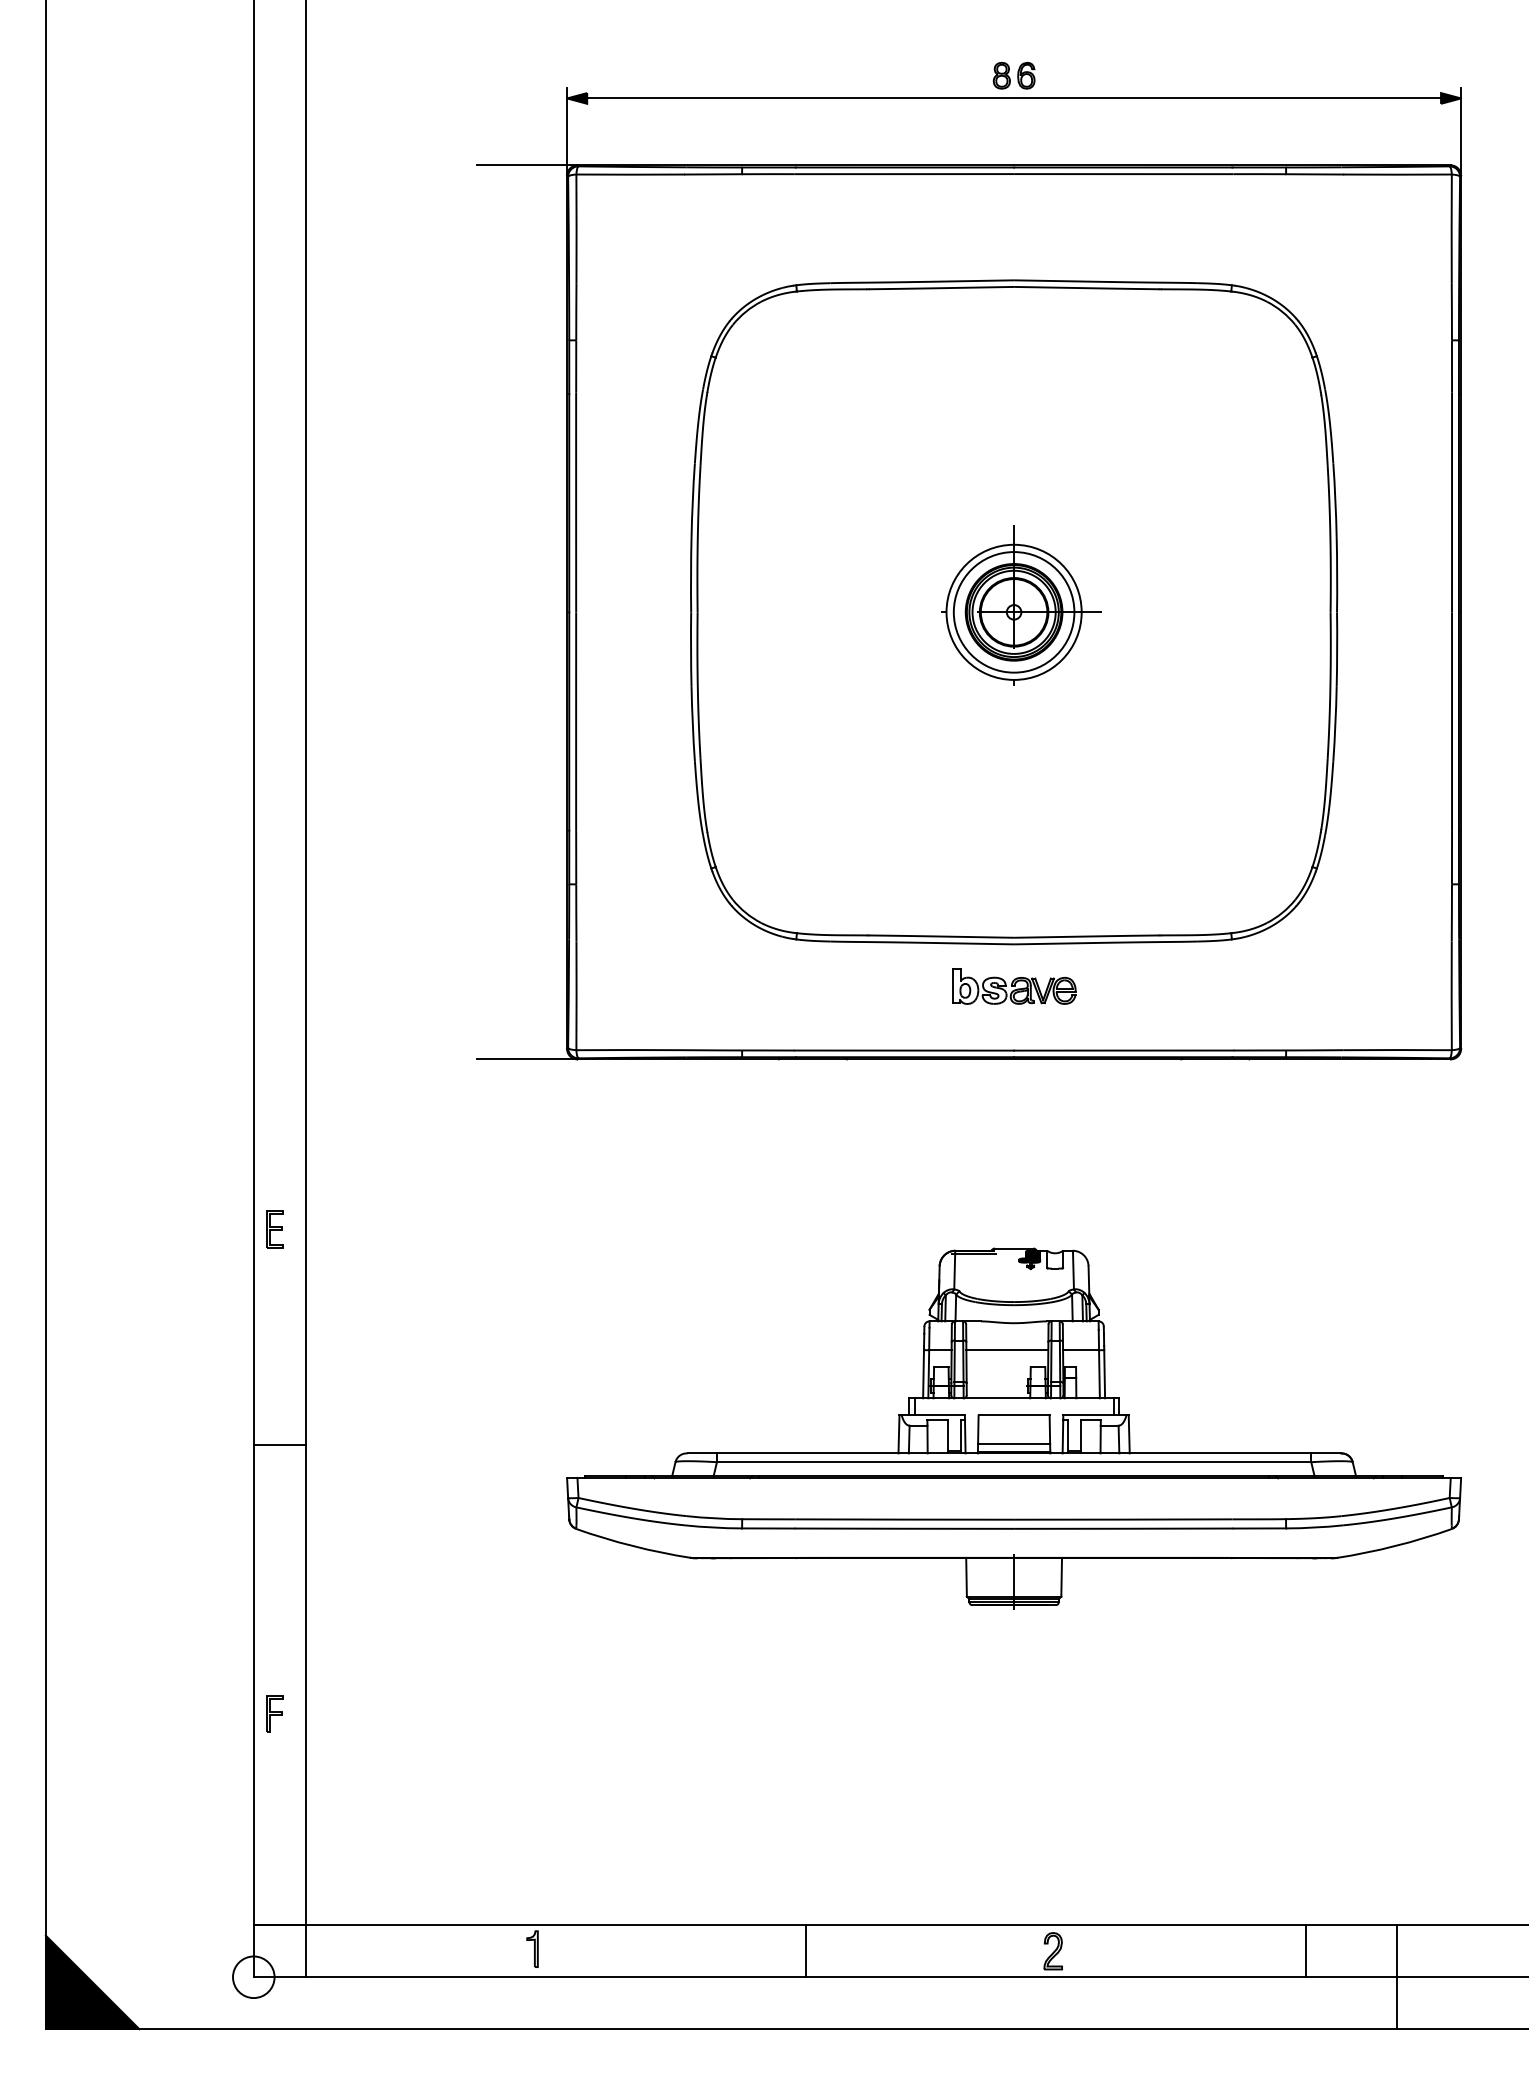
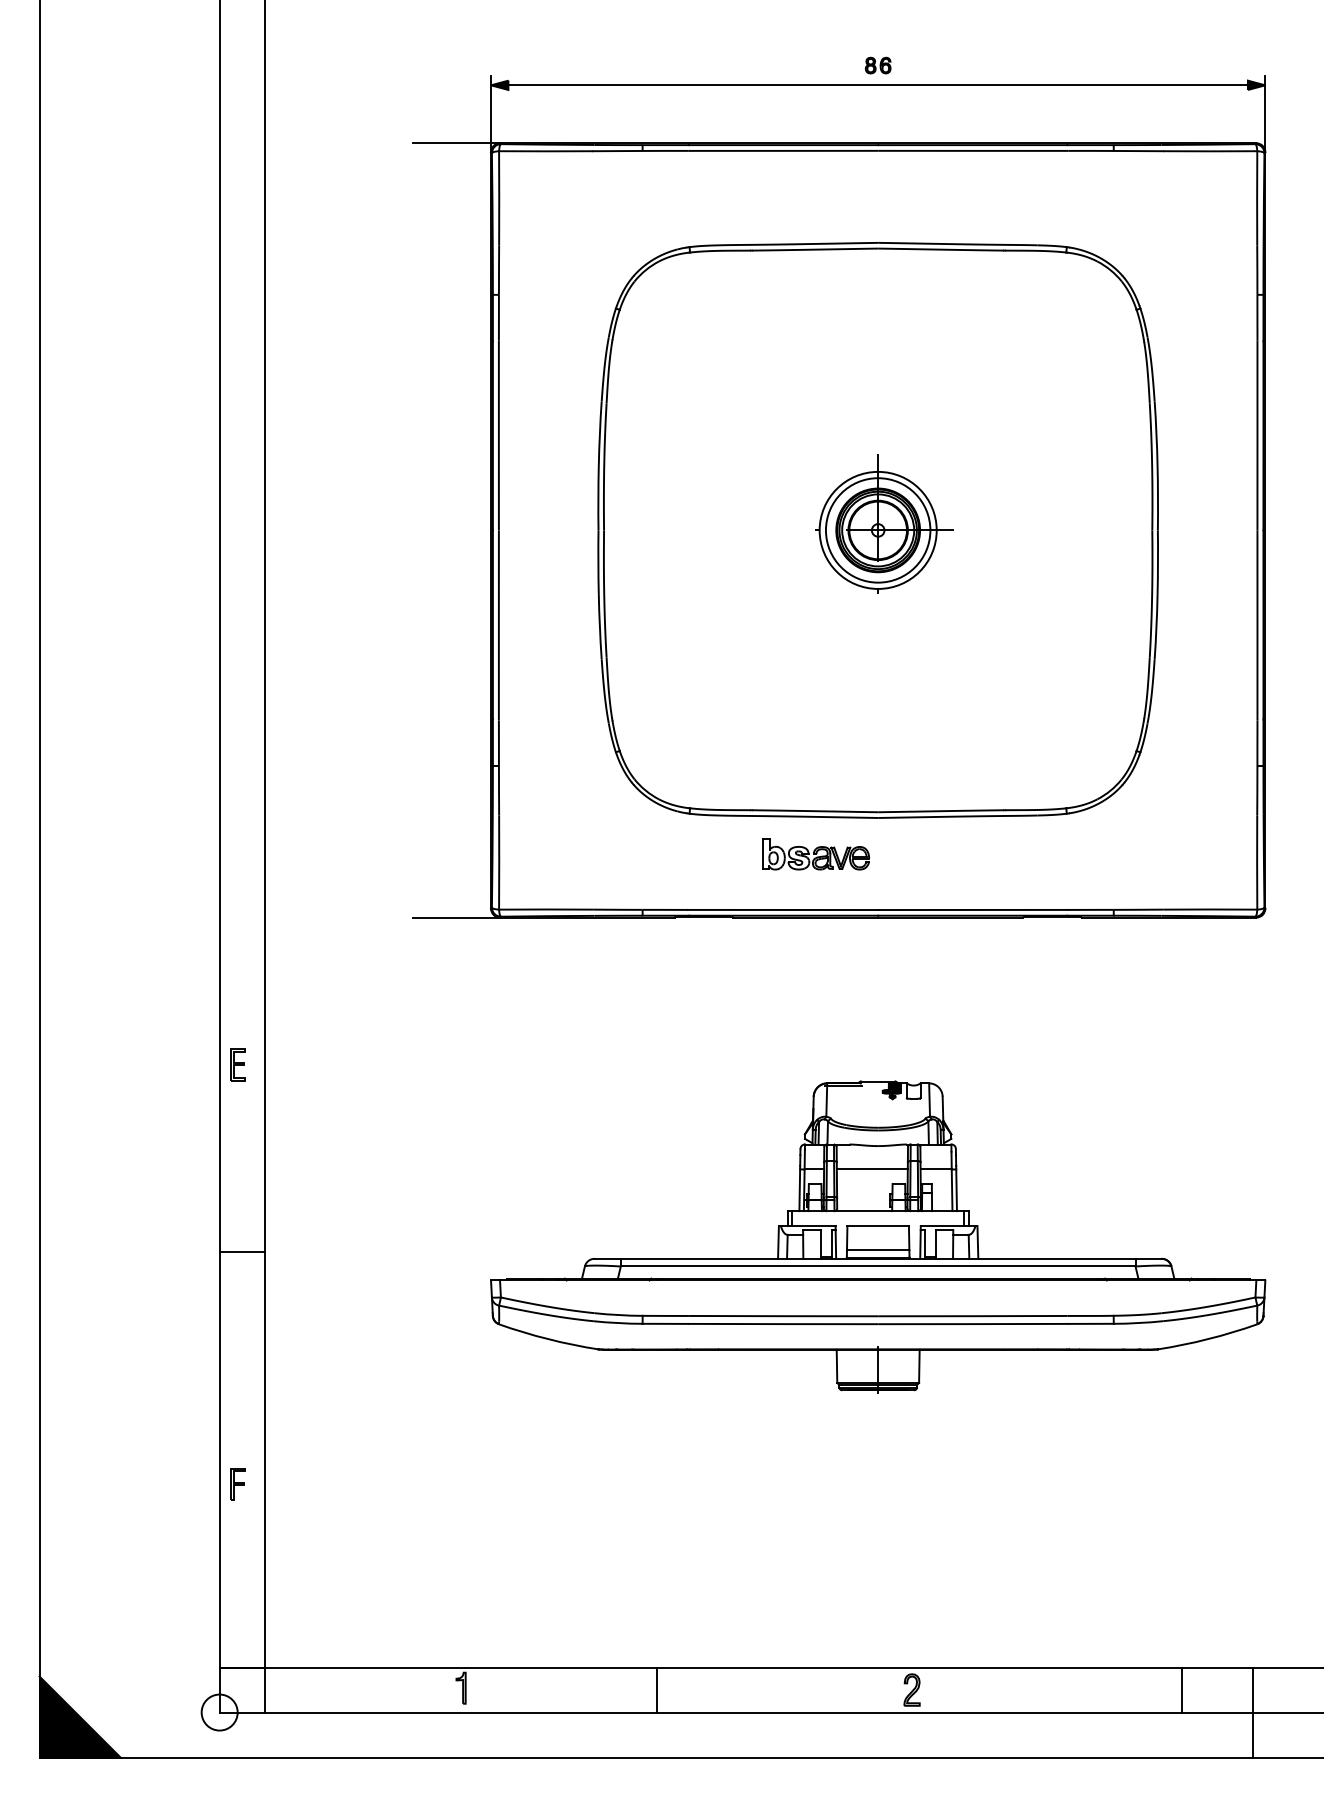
part: (1013, 75) -> (877, 65), size x0.7
part: (1014, 986) -> (816, 854), moved
line: (806, 1951) -> (657, 1690), moved
line: (1306, 1951) -> (1181, 1690), moved
line: (1397, 1977) -> (1253, 1712), moved

